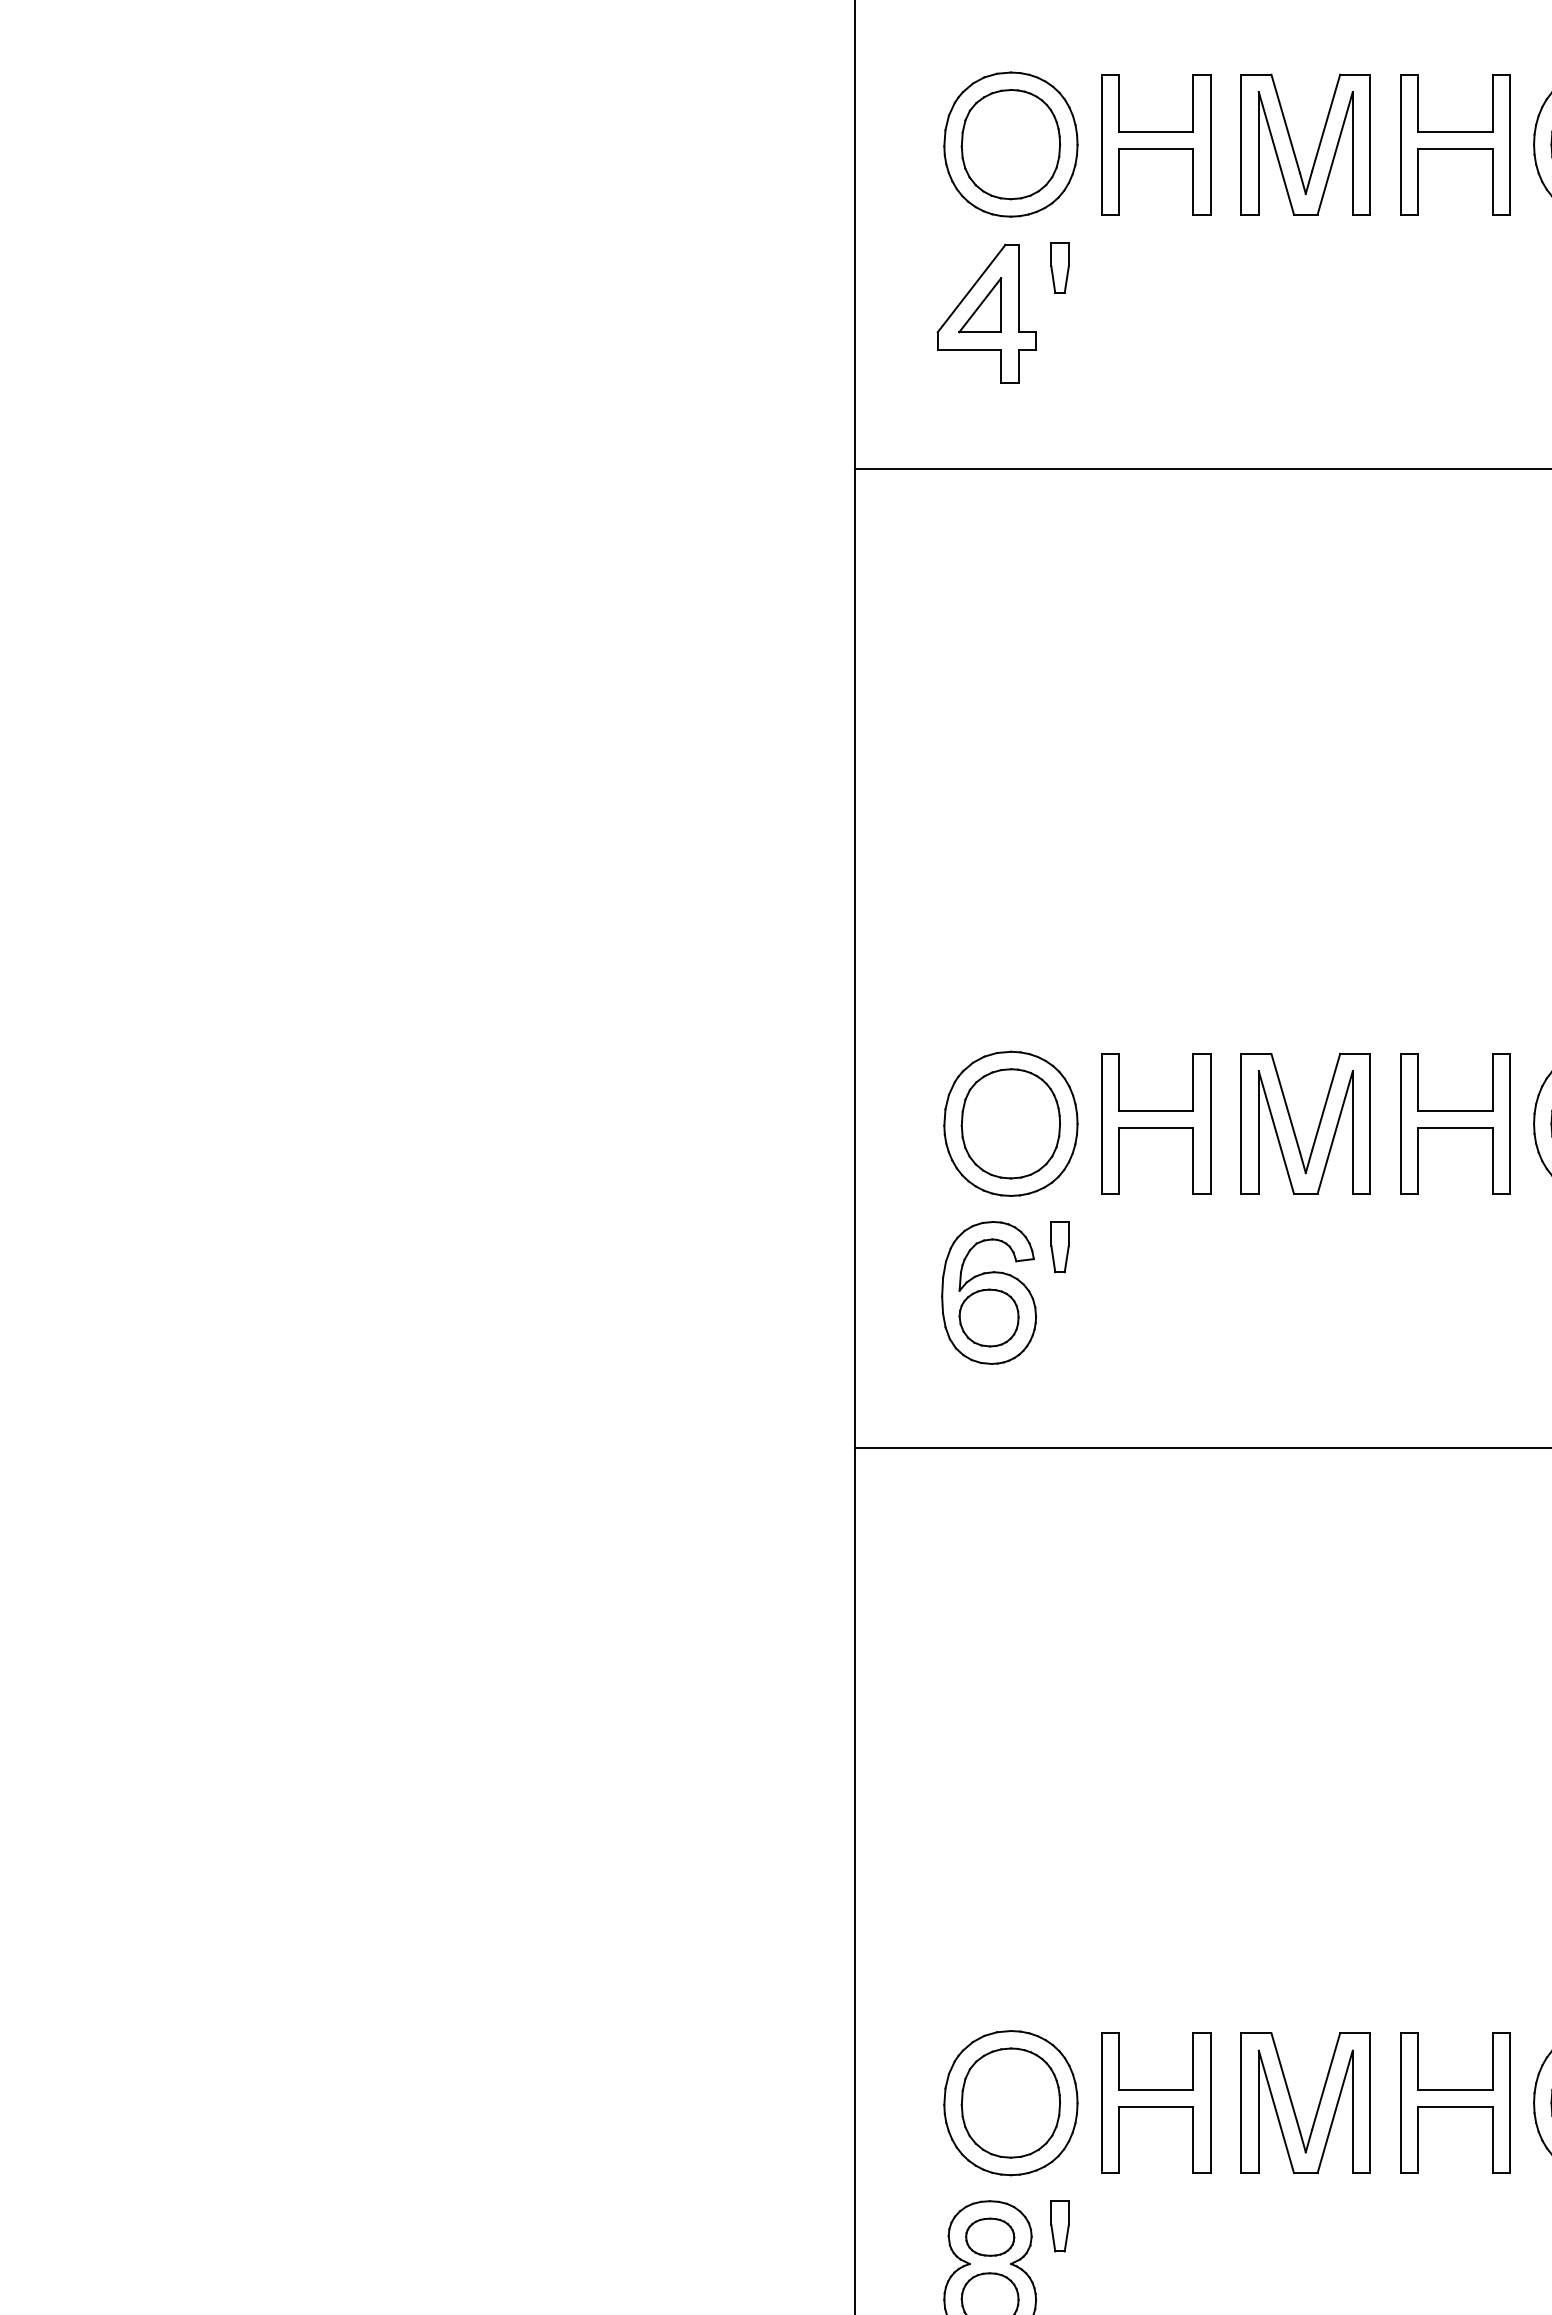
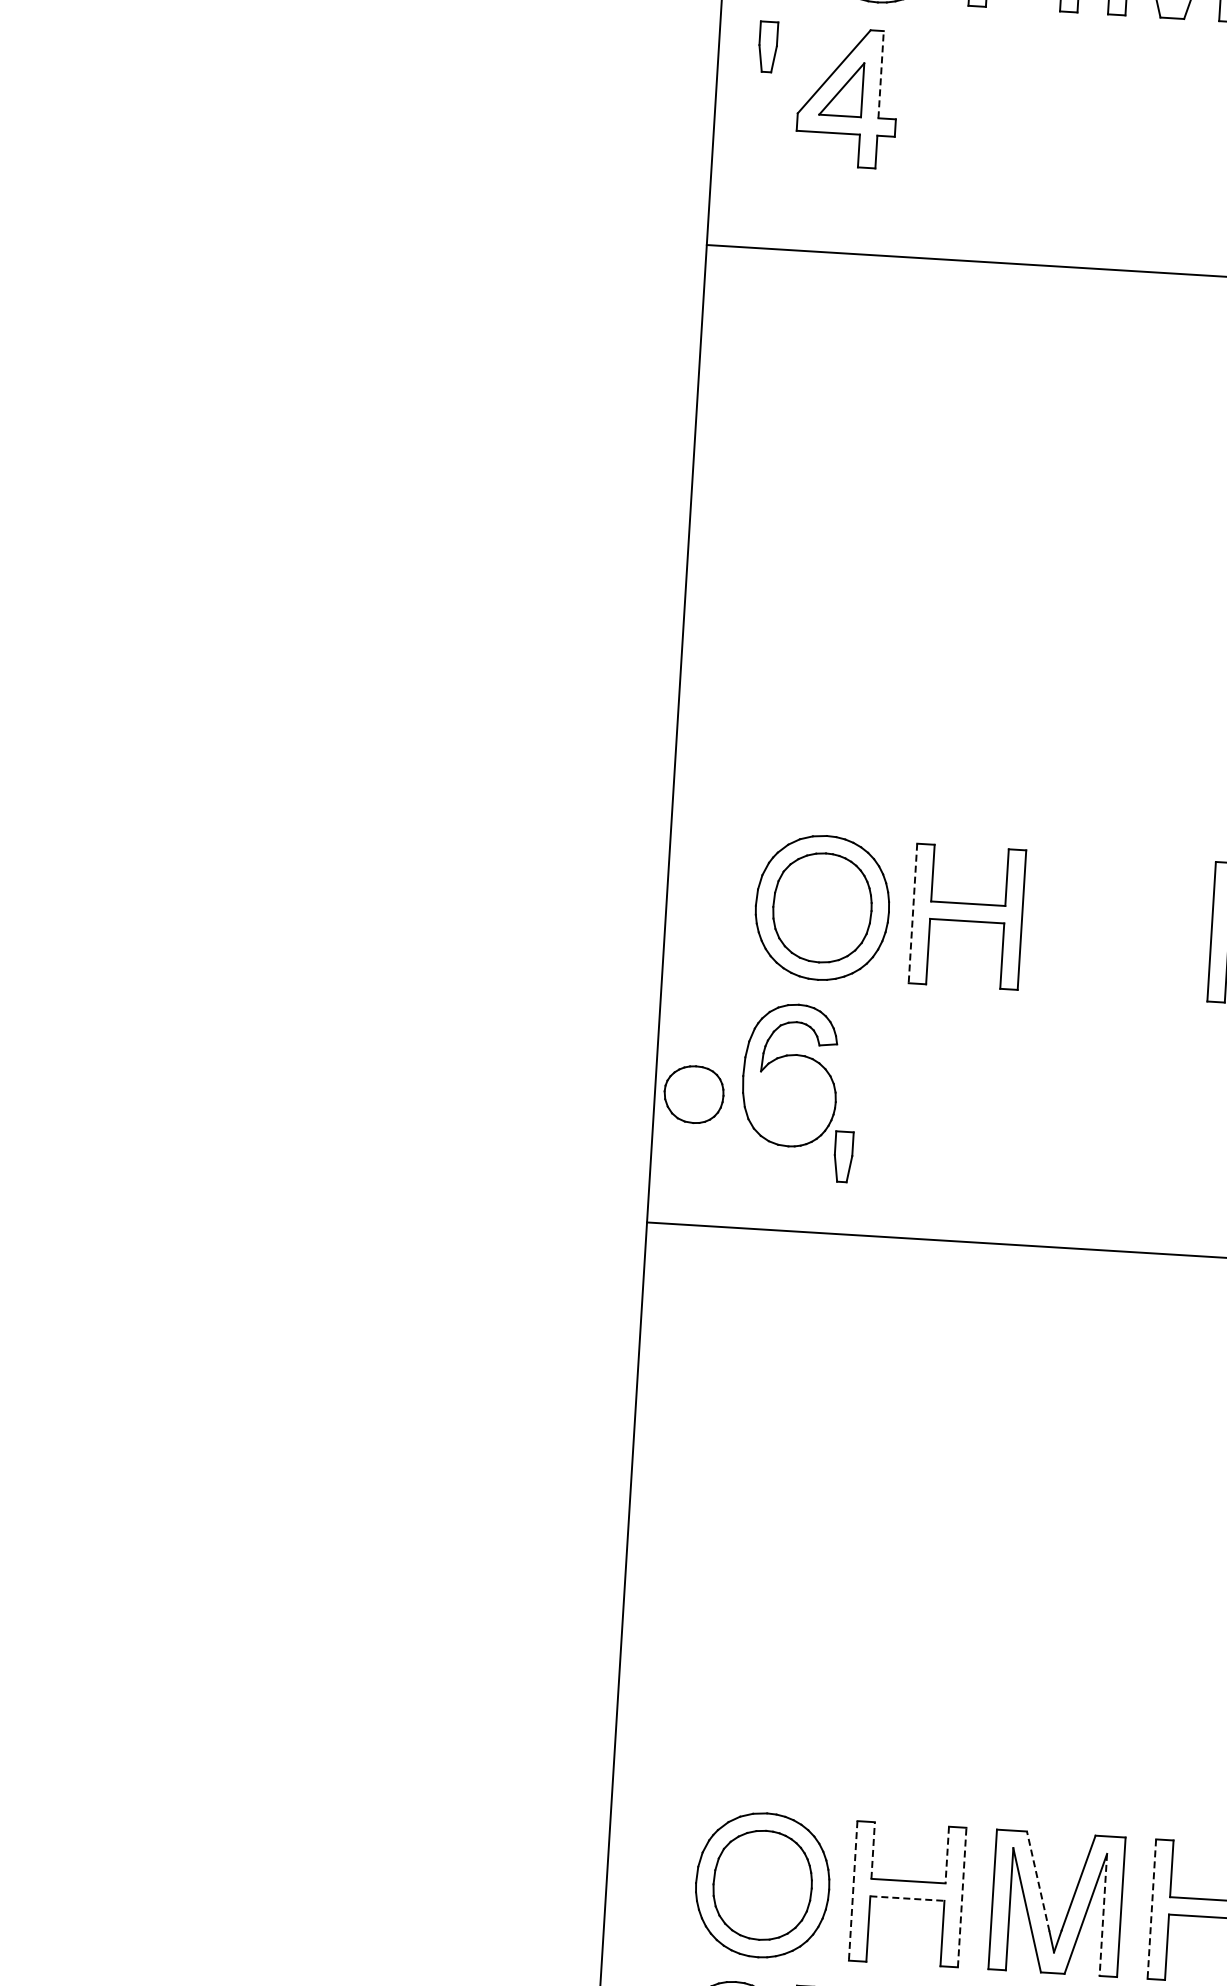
part: (1059, 267) -> (767, 46), moved
line: (1018, 288) -> (881, 74), solid -> dashed
line: (1101, 1123) -> (912, 913), solid -> dashed
part: (1293, 1125) -> (1104, 926), removed
part: (1059, 1247) -> (842, 1157), moved
part: (988, 1317) -> (693, 1094), moved
line: (1119, 2061) -> (873, 1850), solid -> dashed
line: (1193, 2062) -> (947, 1855), solid -> dashed
line: (1285, 2082) -> (1038, 1881), solid -> dashed
line: (1101, 2103) -> (853, 1891), solid -> dashed
line: (1210, 2103) -> (961, 1897), solid -> dashed
line: (1400, 2103) -> (1151, 1909), solid -> dashed
line: (1156, 2107) -> (907, 1898), solid -> dashed
line: (1352, 2112) -> (1103, 1915), solid -> dashed

